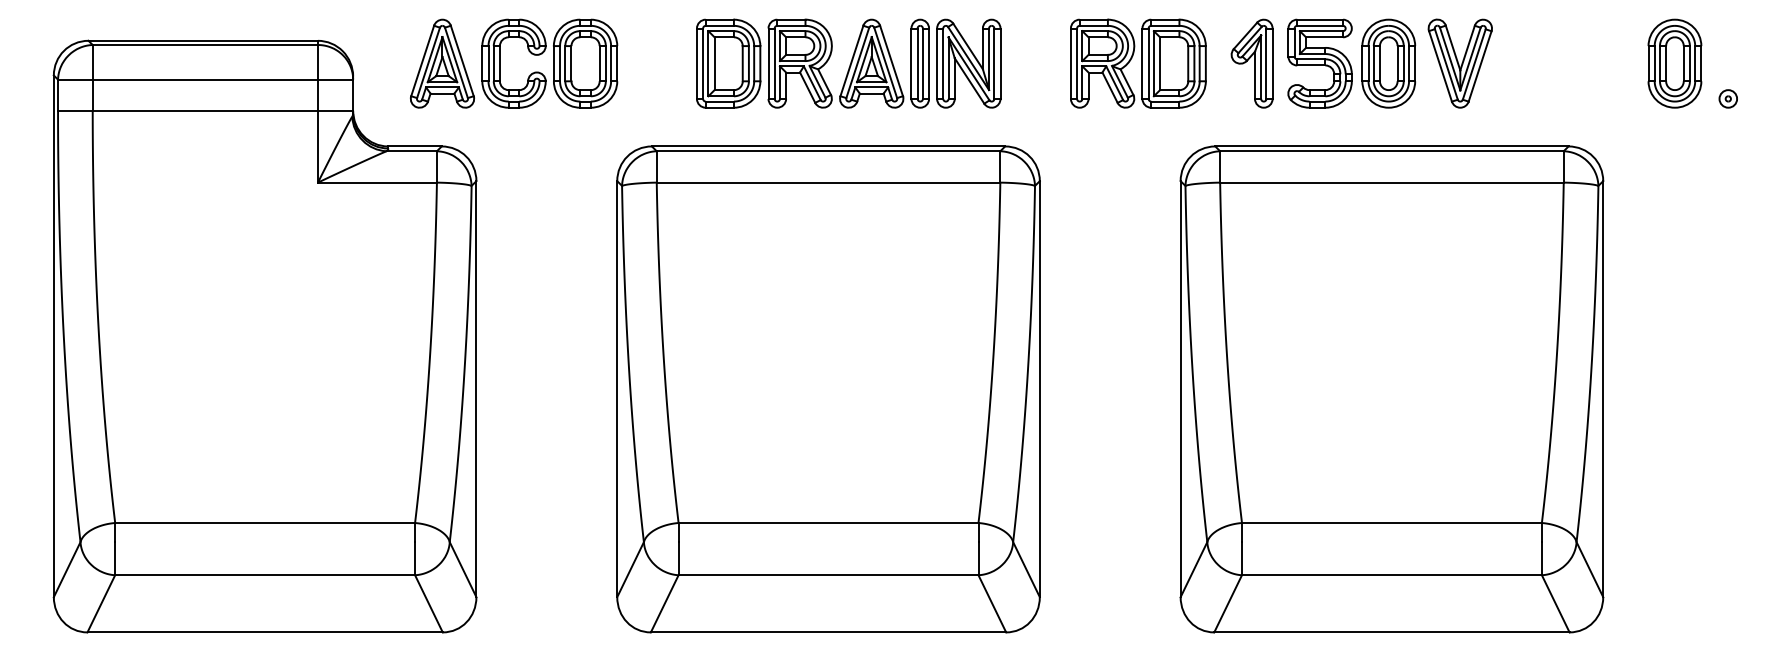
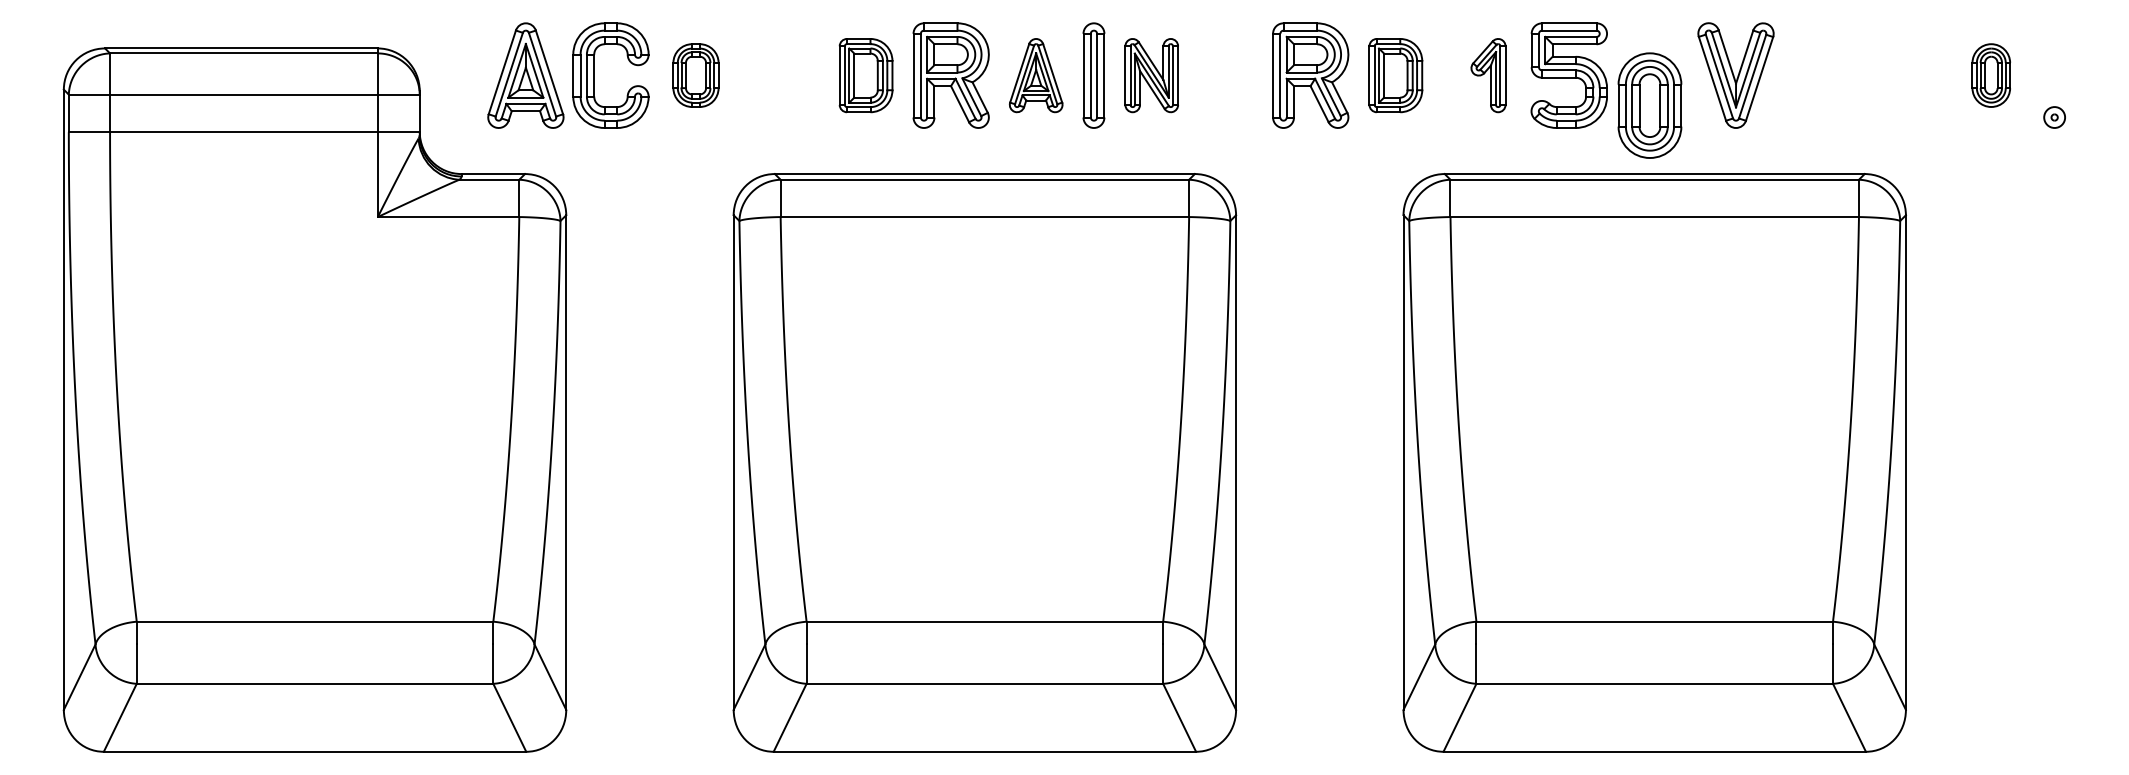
part: (585, 63) -> (695, 75), size x0.6
part: (728, 63) -> (865, 75), size x0.7
part: (871, 63) -> (1035, 75), size x0.7
part: (968, 63) -> (1151, 75), size x0.7
part: (1173, 63) -> (1395, 75), size x0.7
part: (1252, 63) -> (1488, 75), size x0.7
part: (1388, 63) -> (1649, 105), moved
part: (1675, 63) -> (1991, 75), size x0.6

